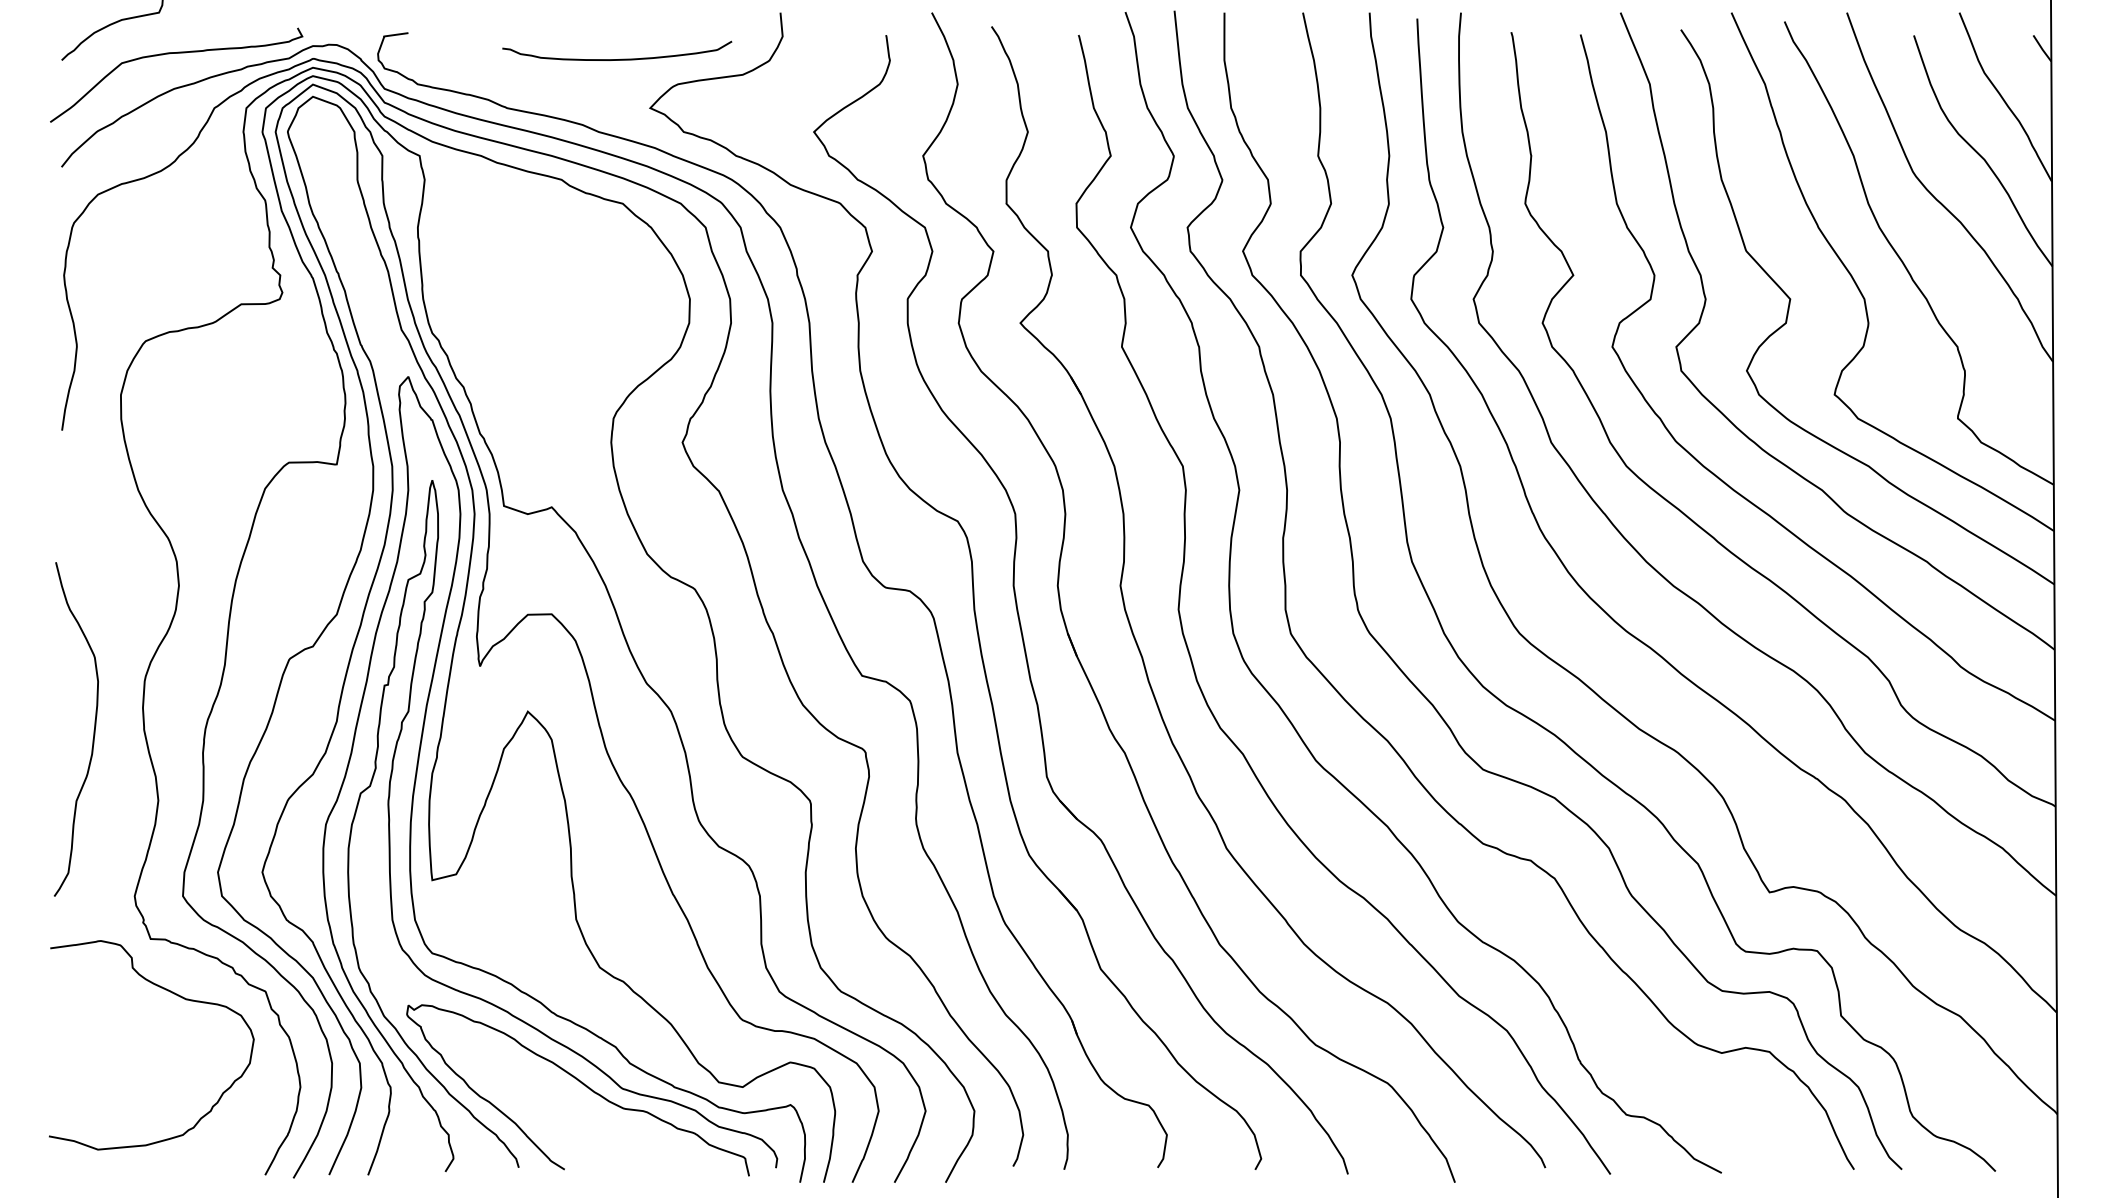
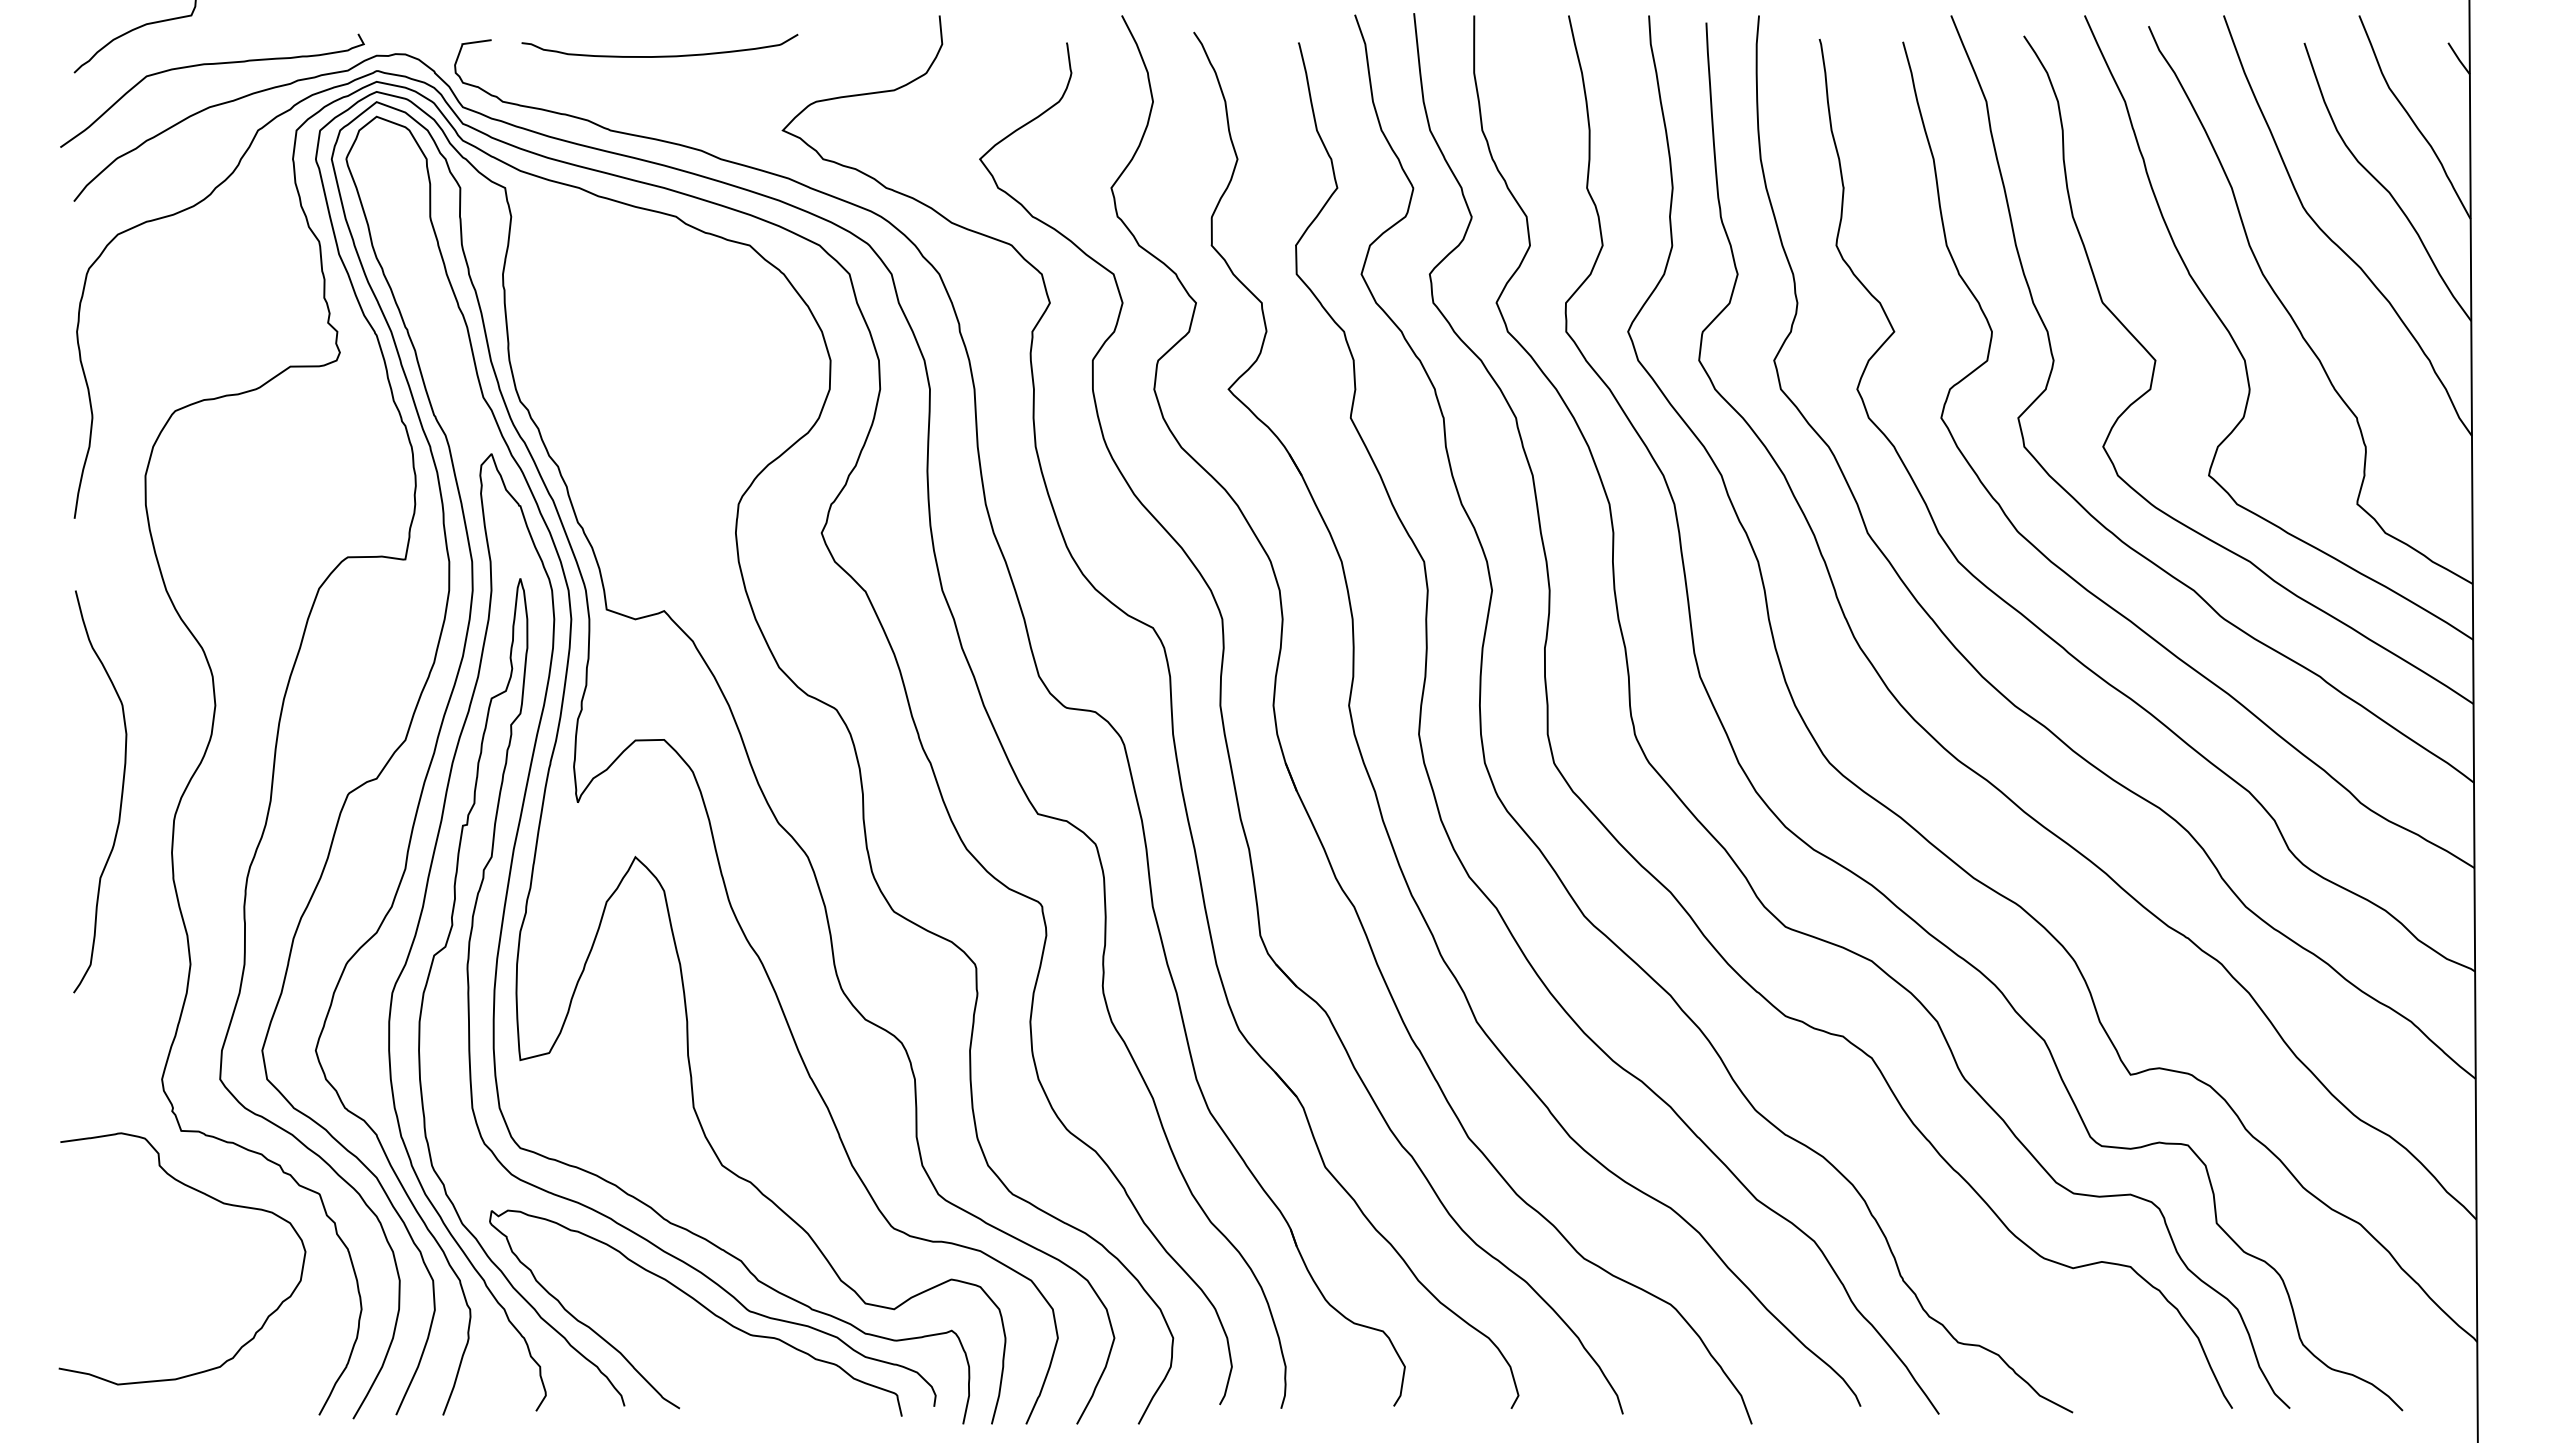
curve: (621, 58) -> (665, 55), moved
curve: (93, 730) -> (120, 793), moved

